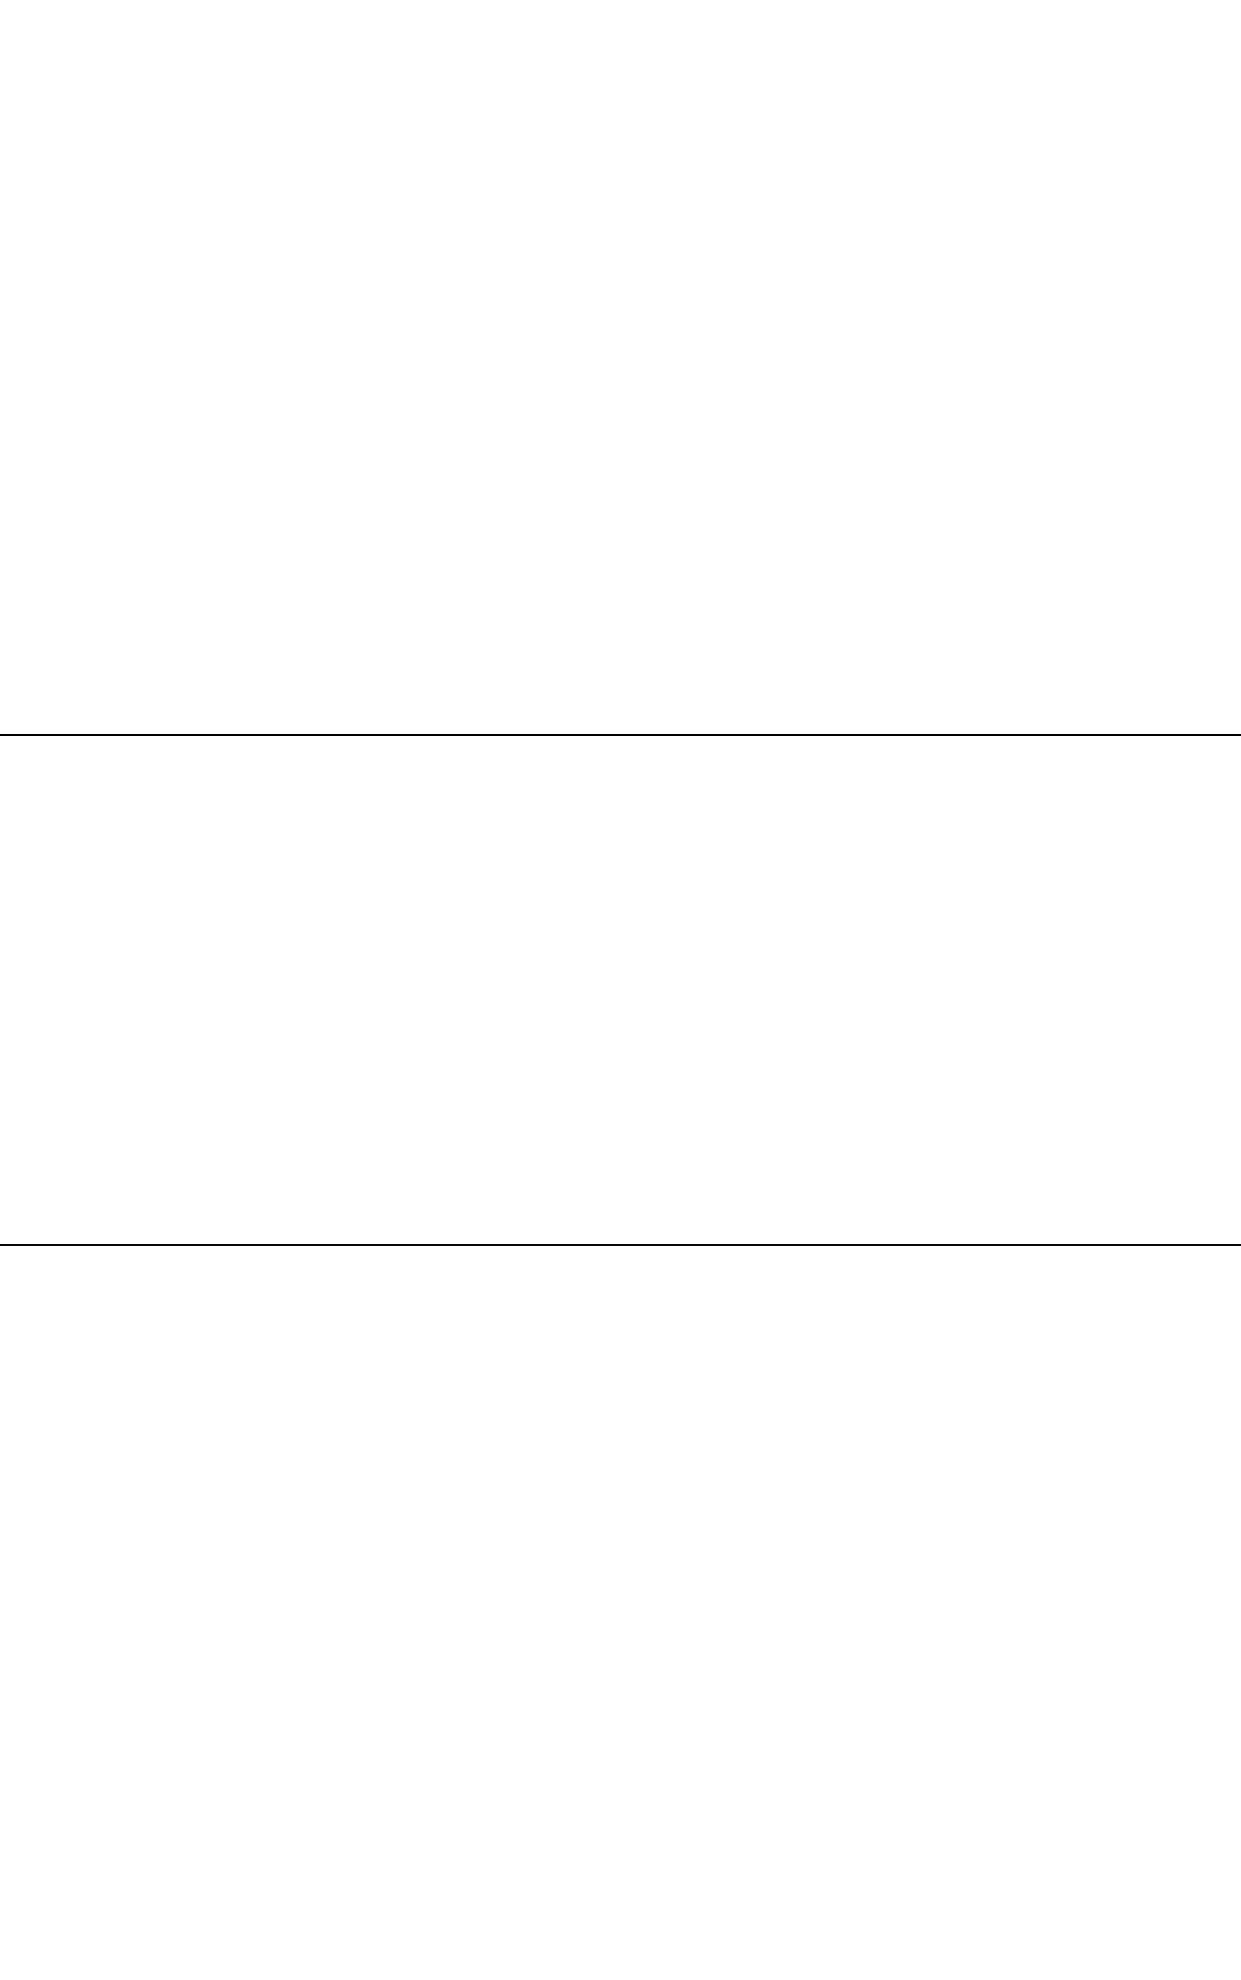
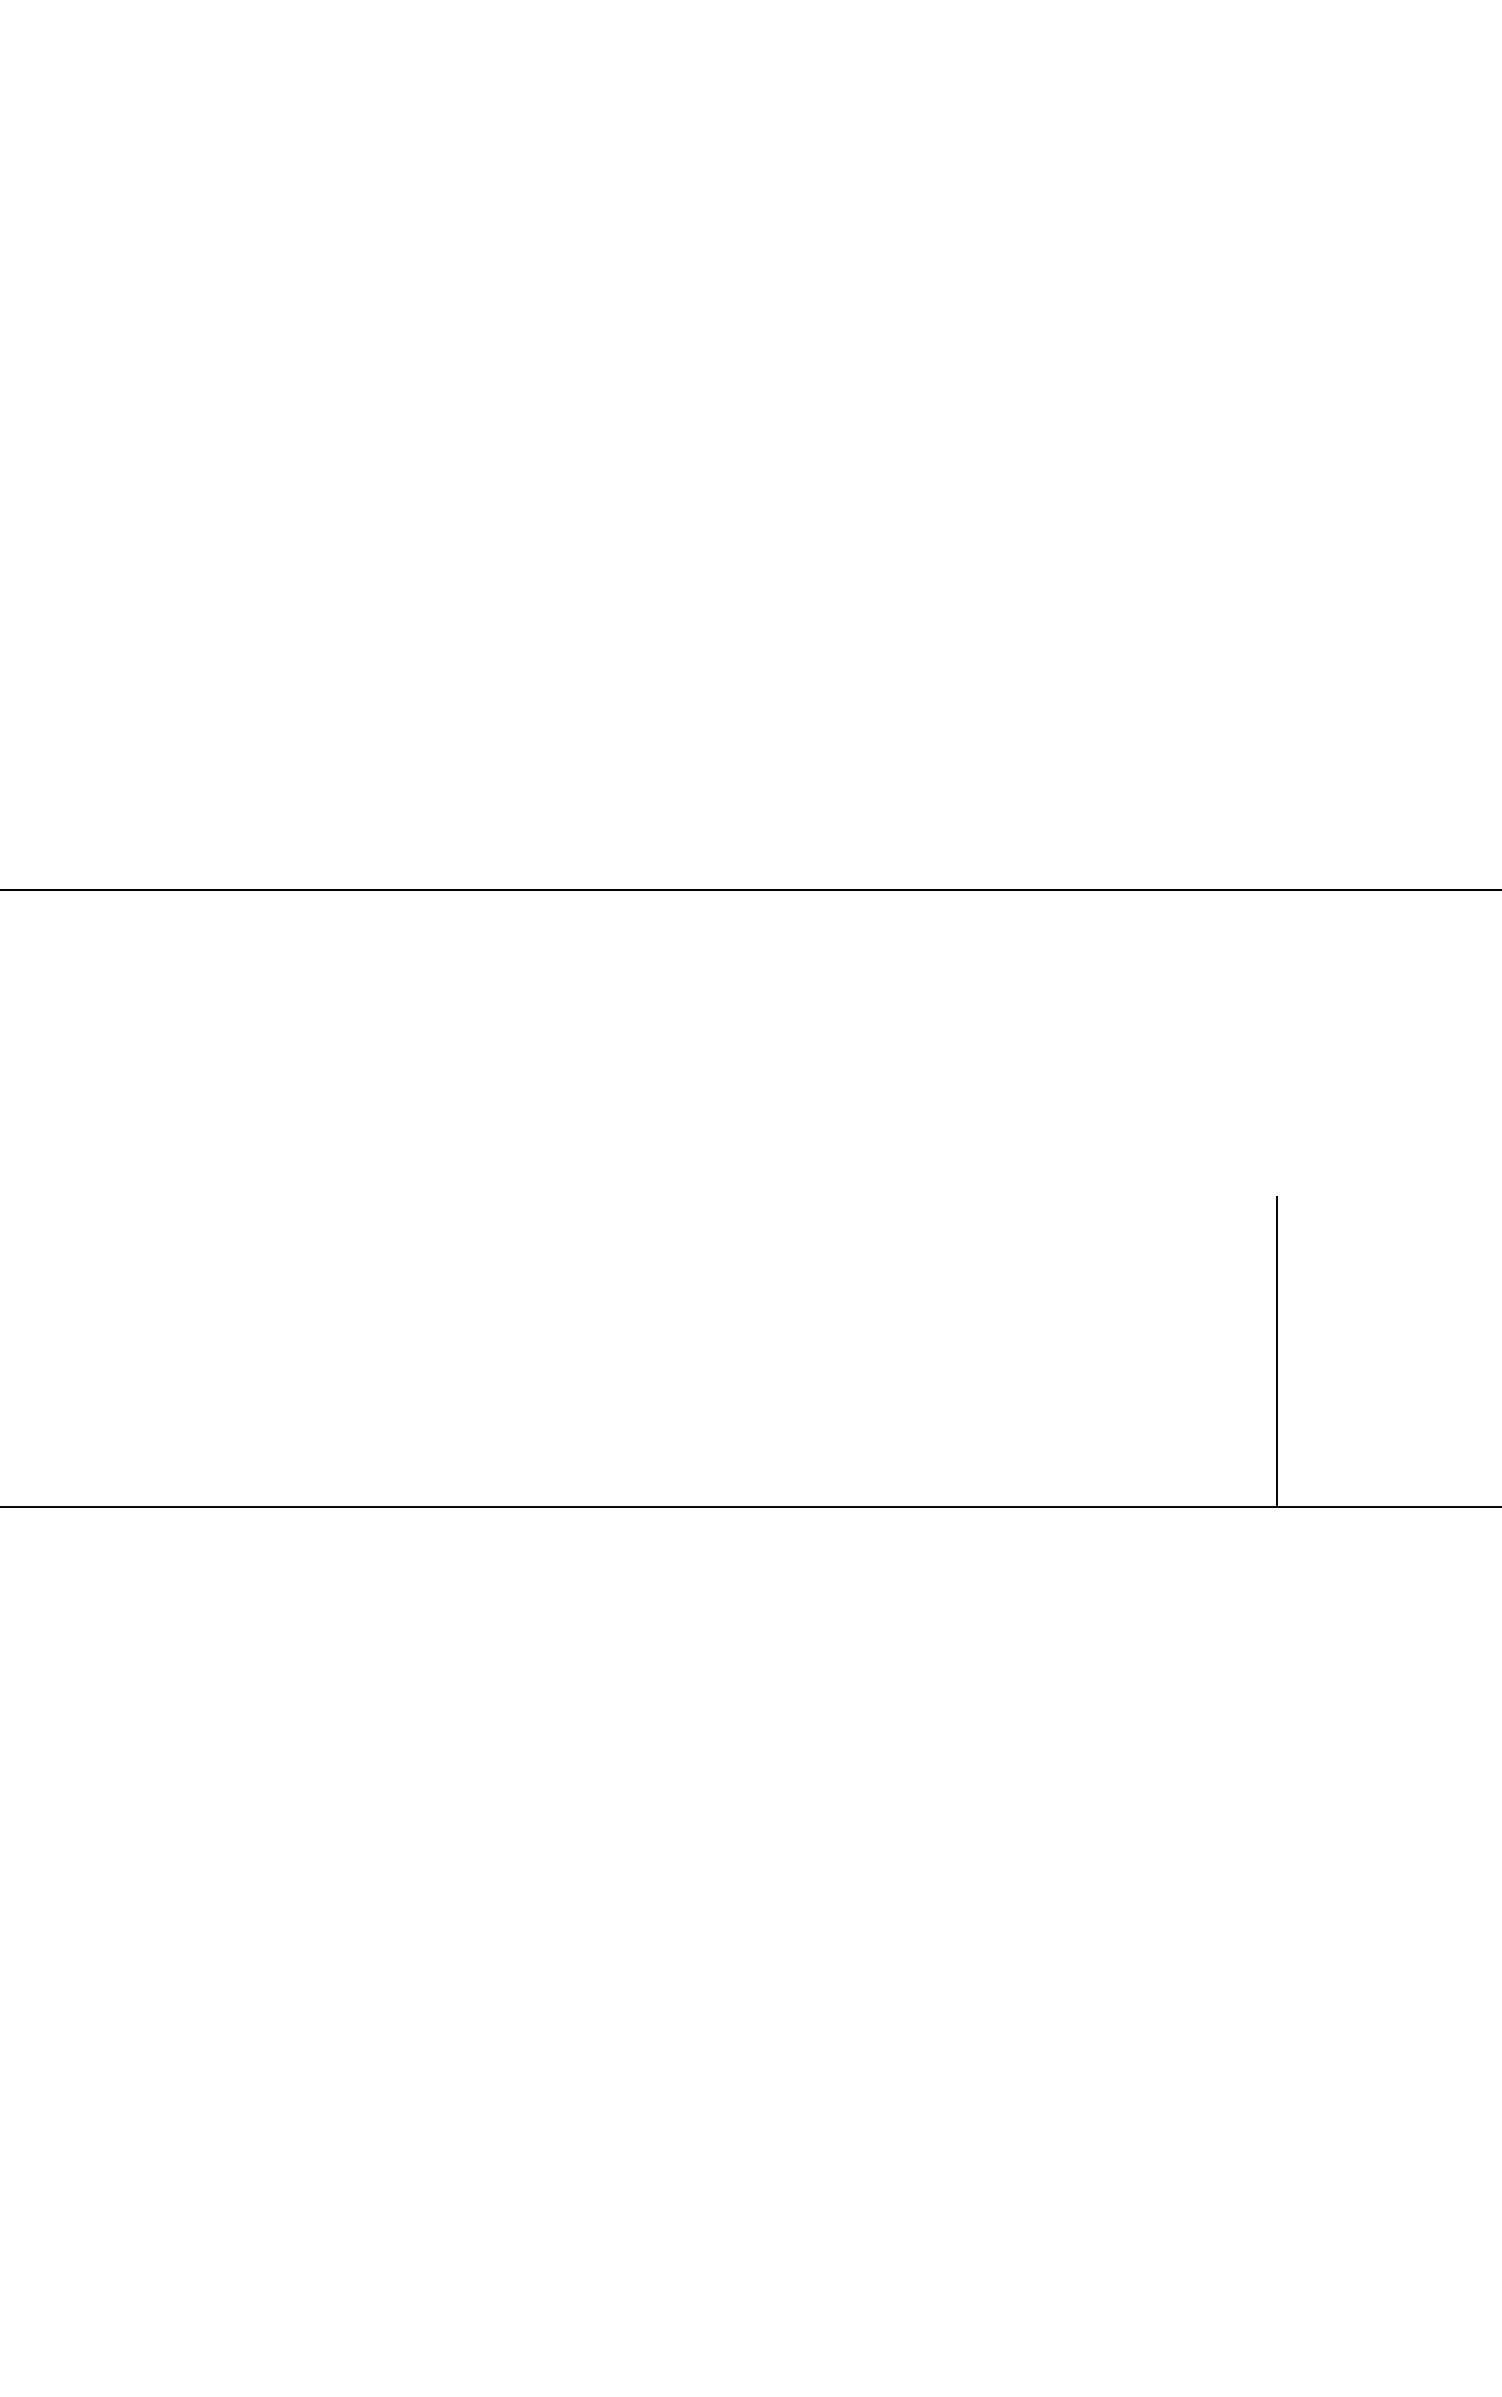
line: (1054, 1116) -> (1276, 1351), added

